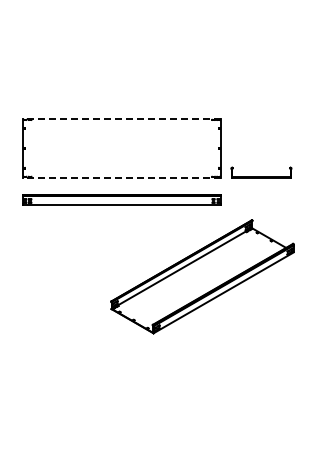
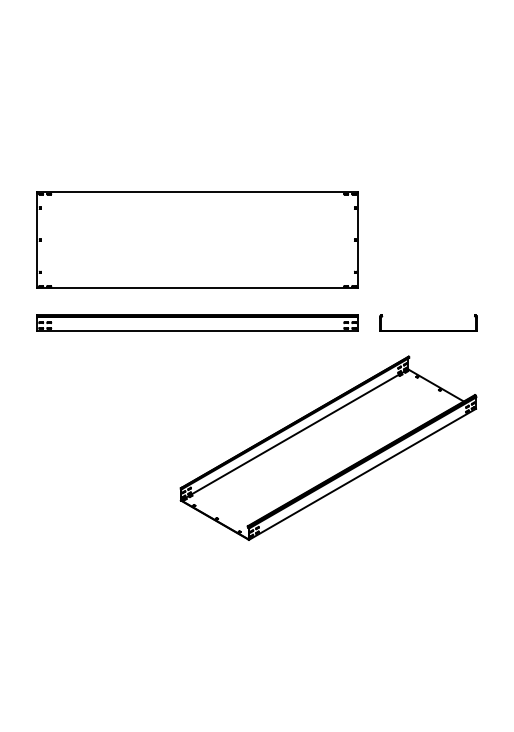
line: (121, 118) -> (197, 191), dashed -> solid
part: (261, 172) -> (428, 323), moved
line: (121, 178) -> (197, 289), dashed -> solid

